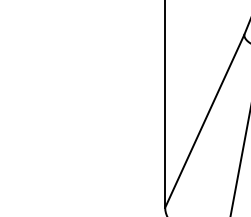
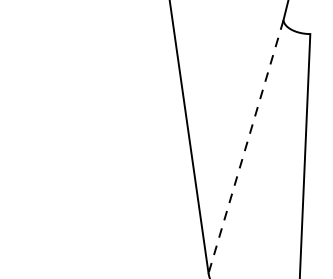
line: (204, 121) -> (245, 147), solid -> dashed

